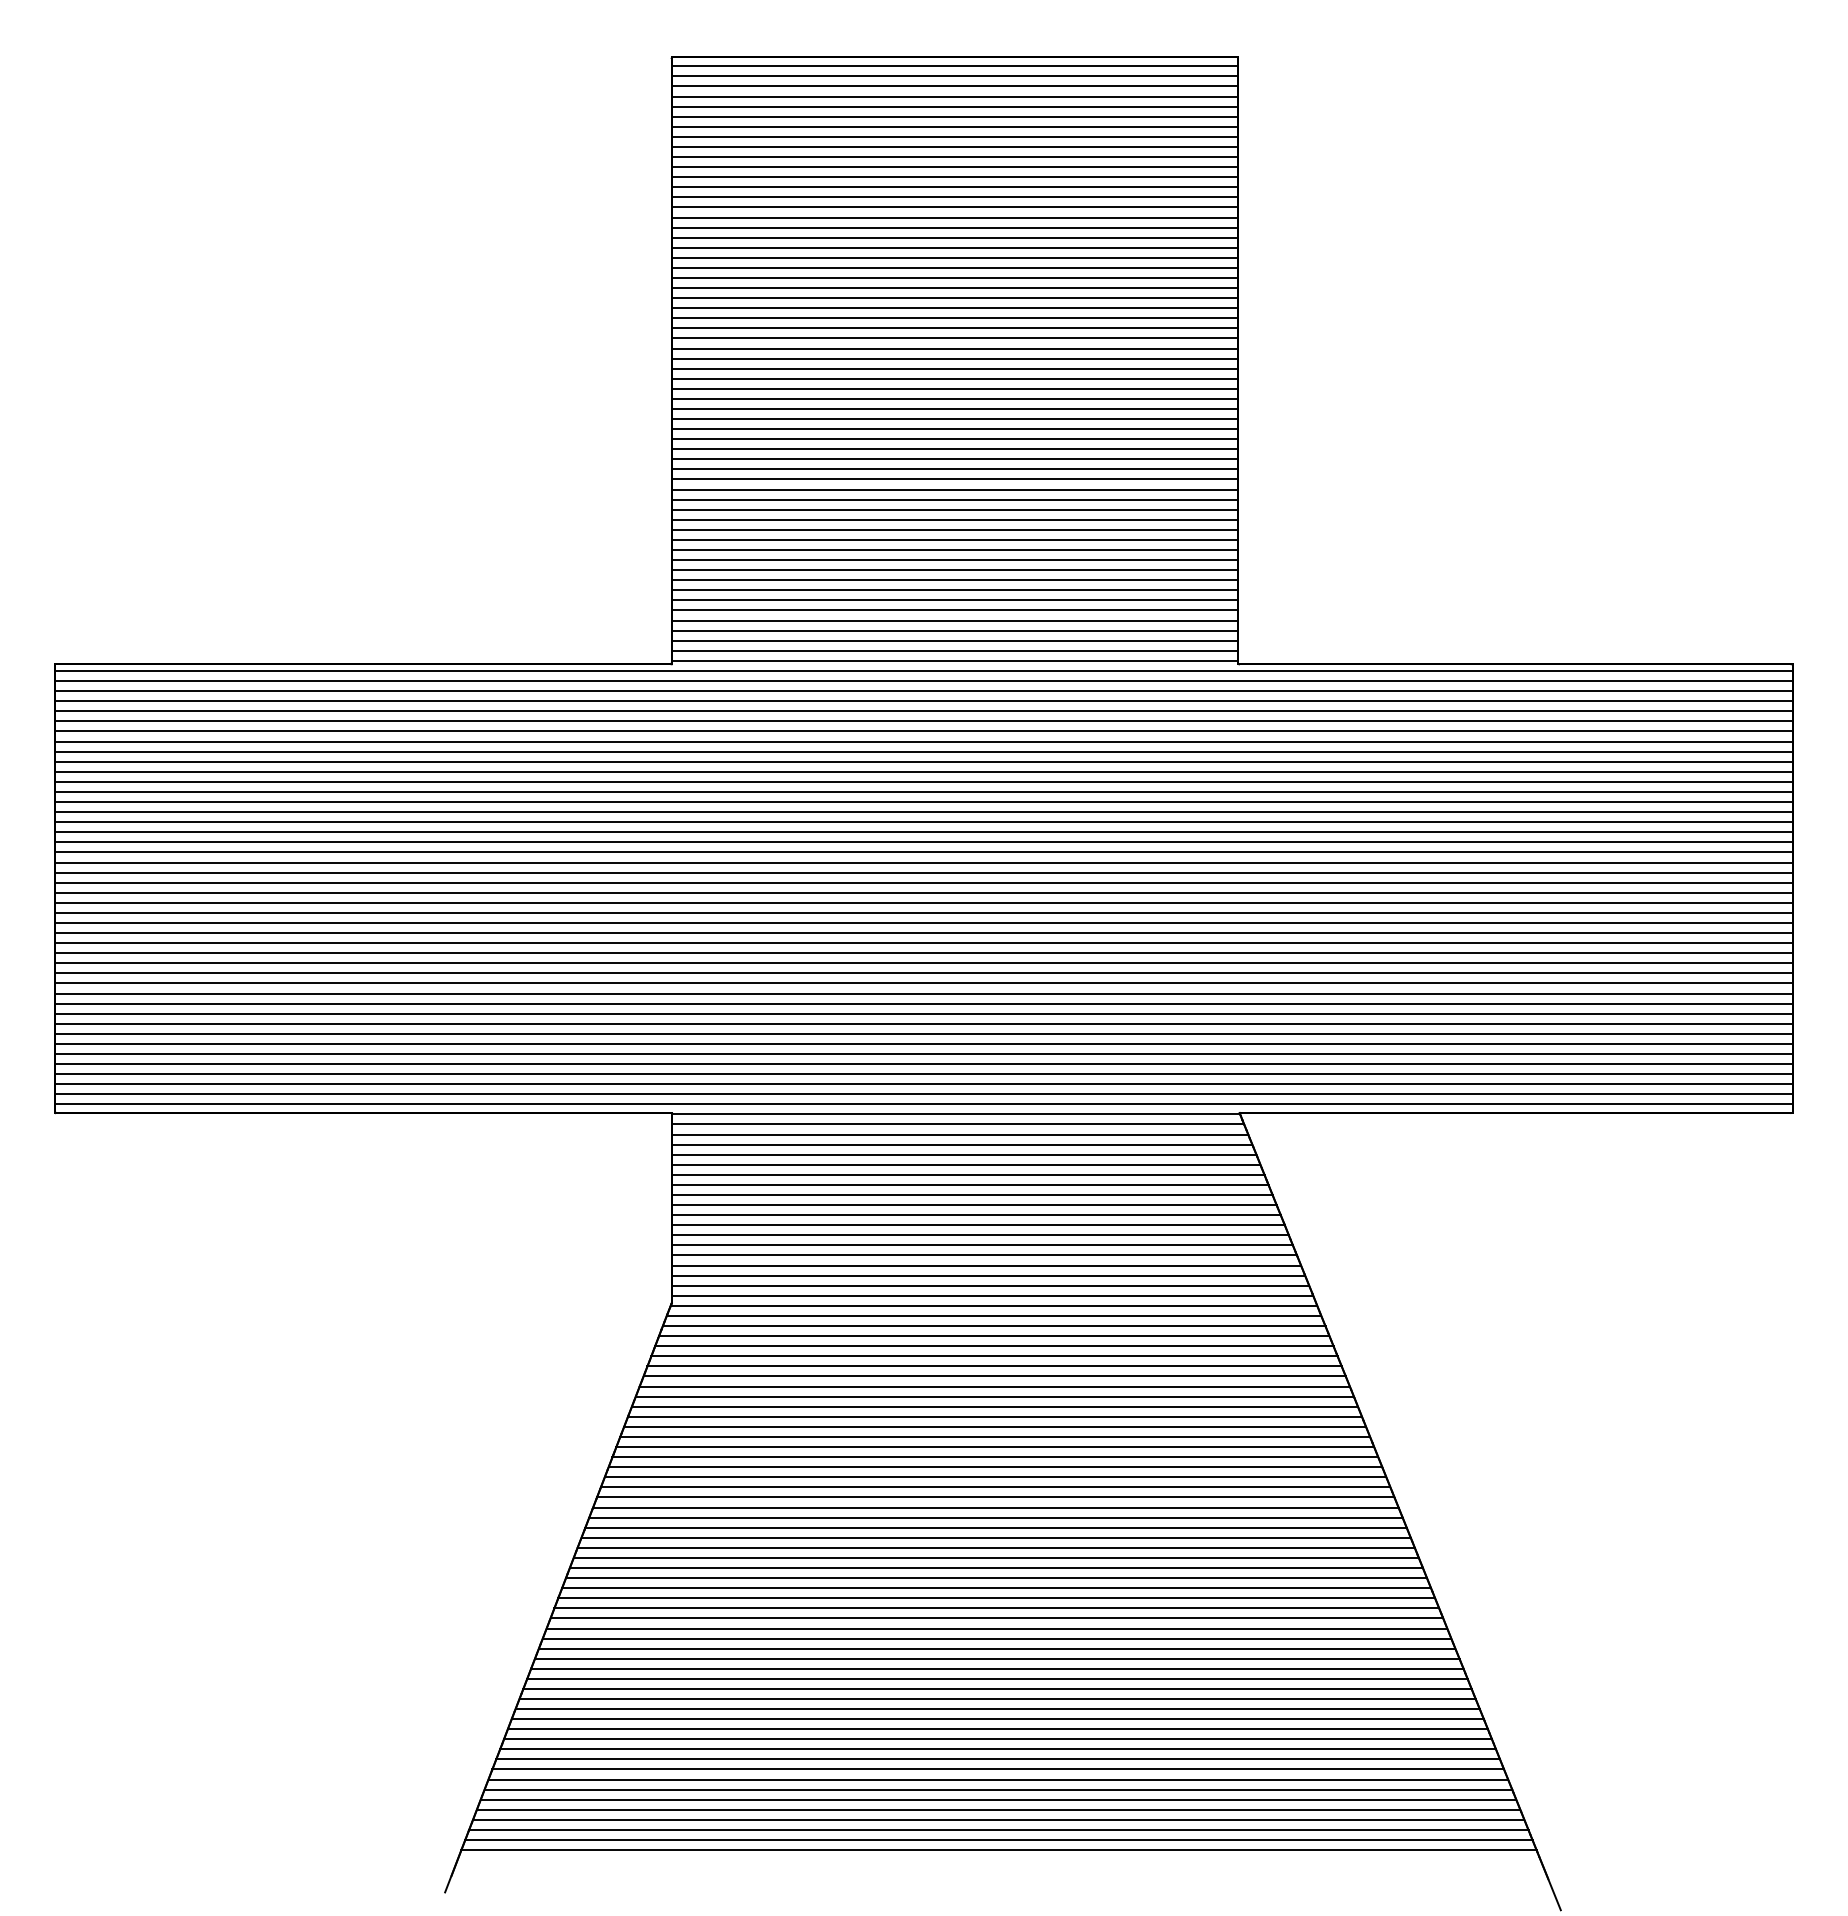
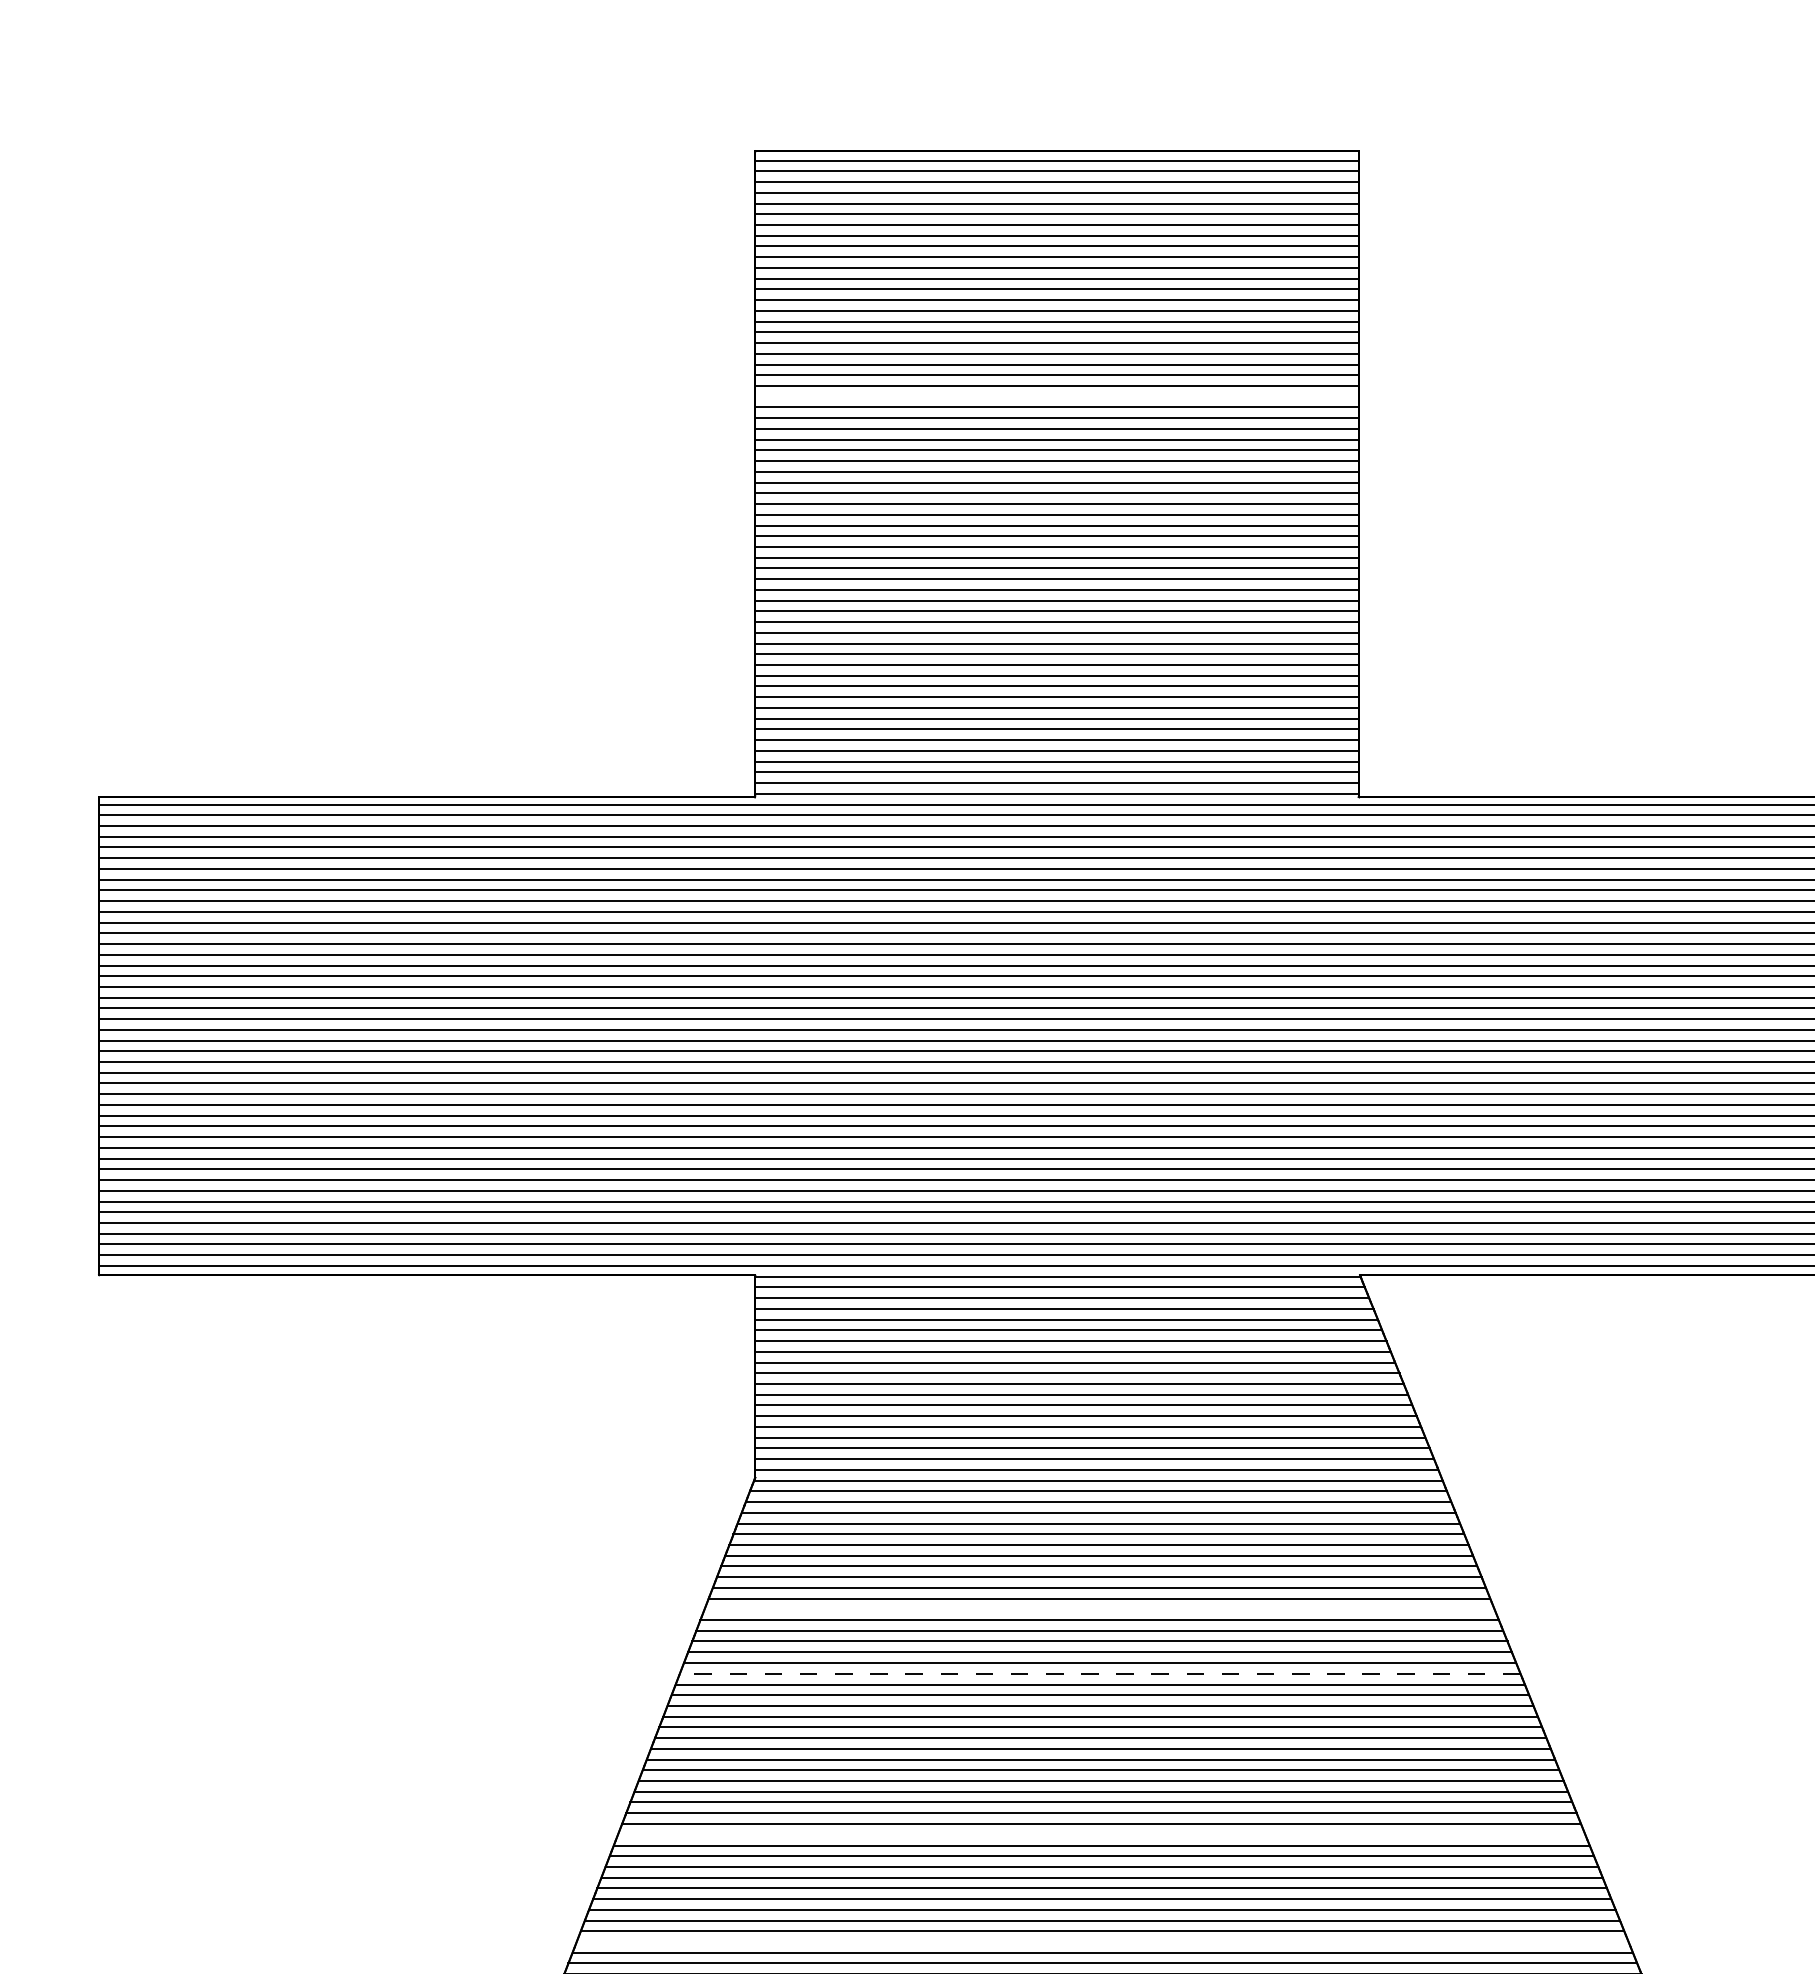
line: (954, 287) -> (1056, 396), removed
line: (995, 1426) -> (1100, 1608), removed
line: (995, 1487) -> (1100, 1673), solid -> dashed
line: (996, 1638) -> (1101, 1834), removed
line: (998, 1739) -> (1103, 1942), removed

